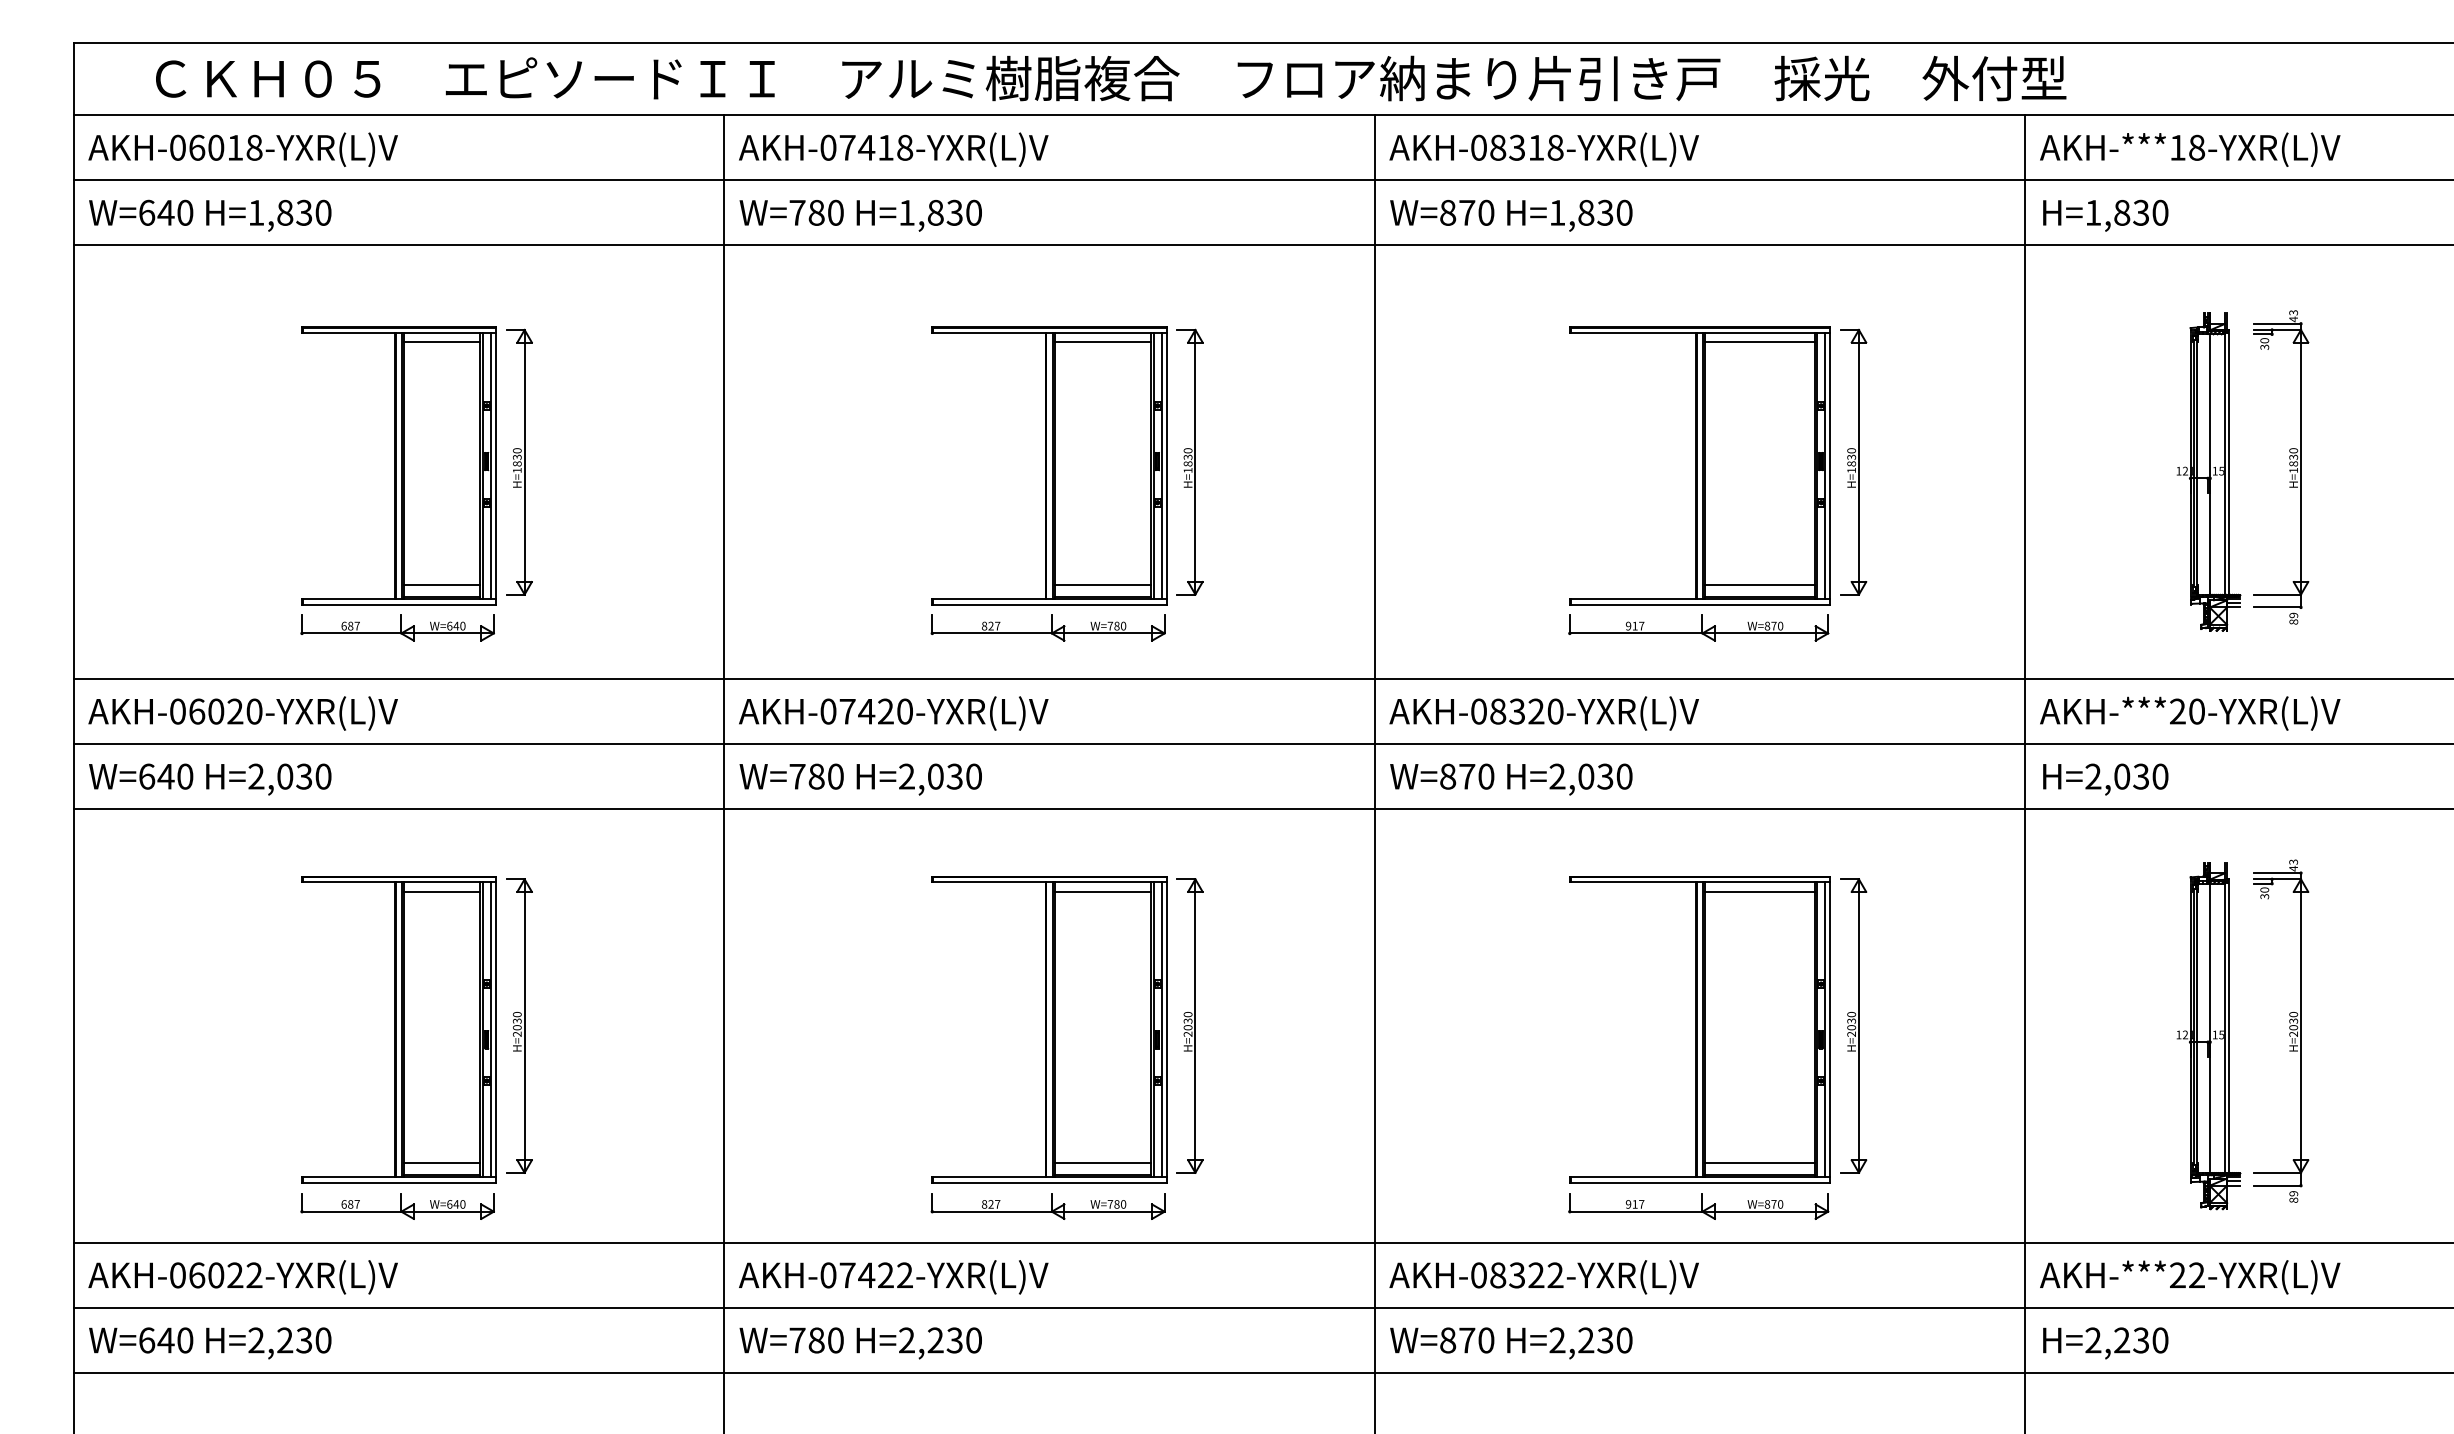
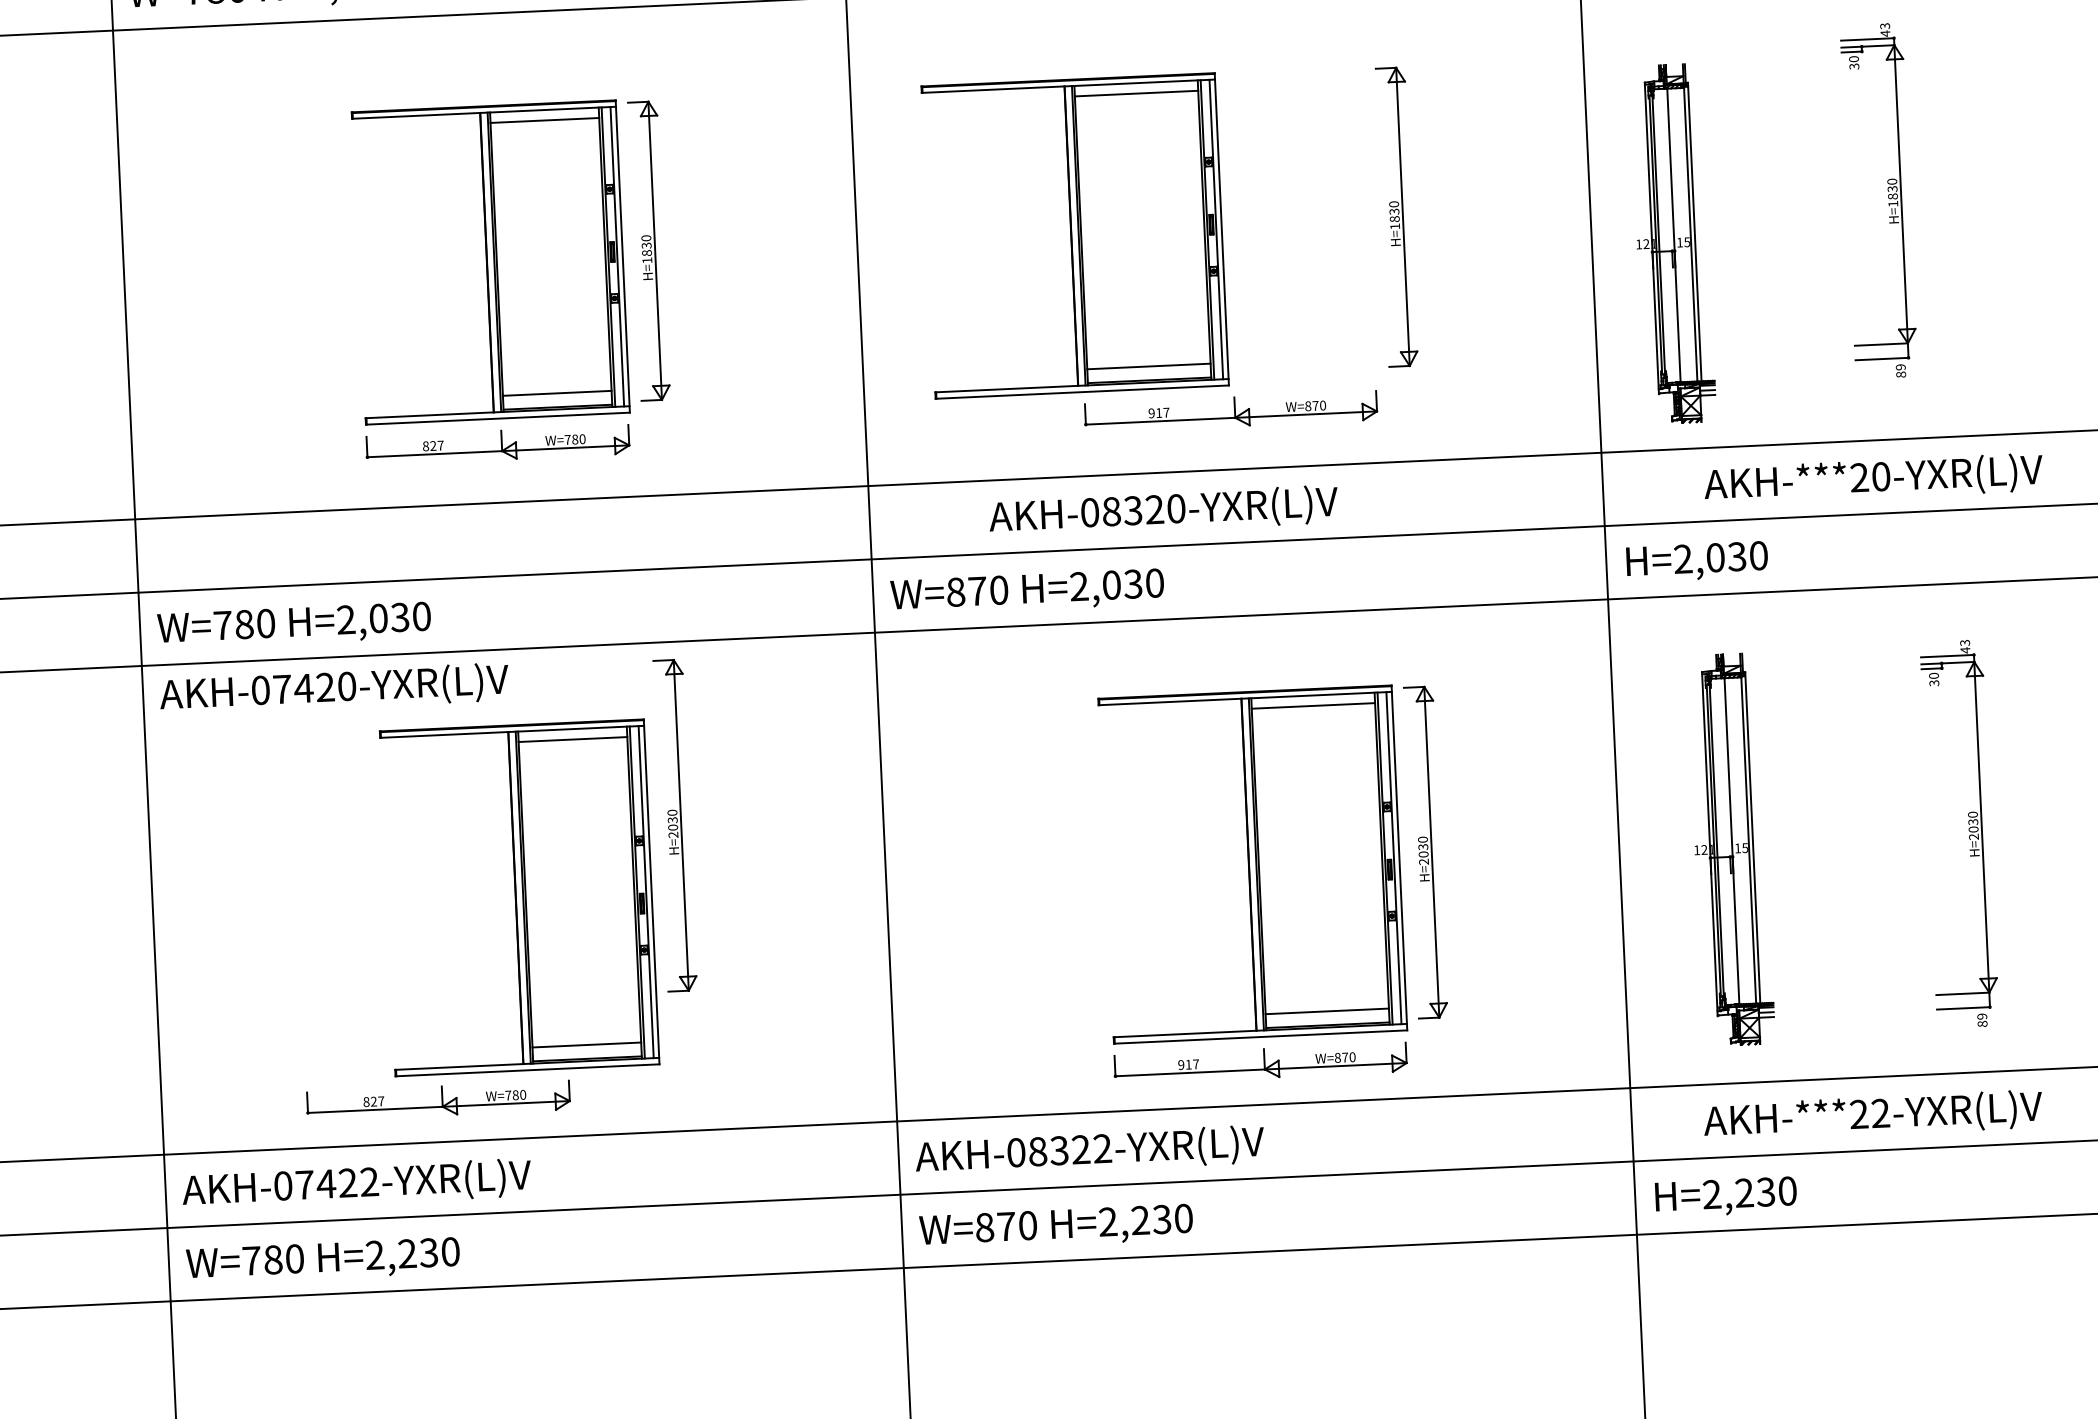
part: (1699, 465) -> (1074, 235), moved
part: (2208, 471) -> (1672, 243), moved
text: (893, 713) -> (334, 689), moved
text: (1543, 713) -> (1162, 511), moved
text: (2190, 713) -> (1873, 479), moved
part: (1189, 1025) -> (674, 825), moved
part: (2289, 1028) -> (1968, 830), moved
part: (2208, 1036) -> (1730, 850), moved
part: (1047, 1206) -> (437, 1101), moved
text: (2190, 1277) -> (1873, 1116), moved

